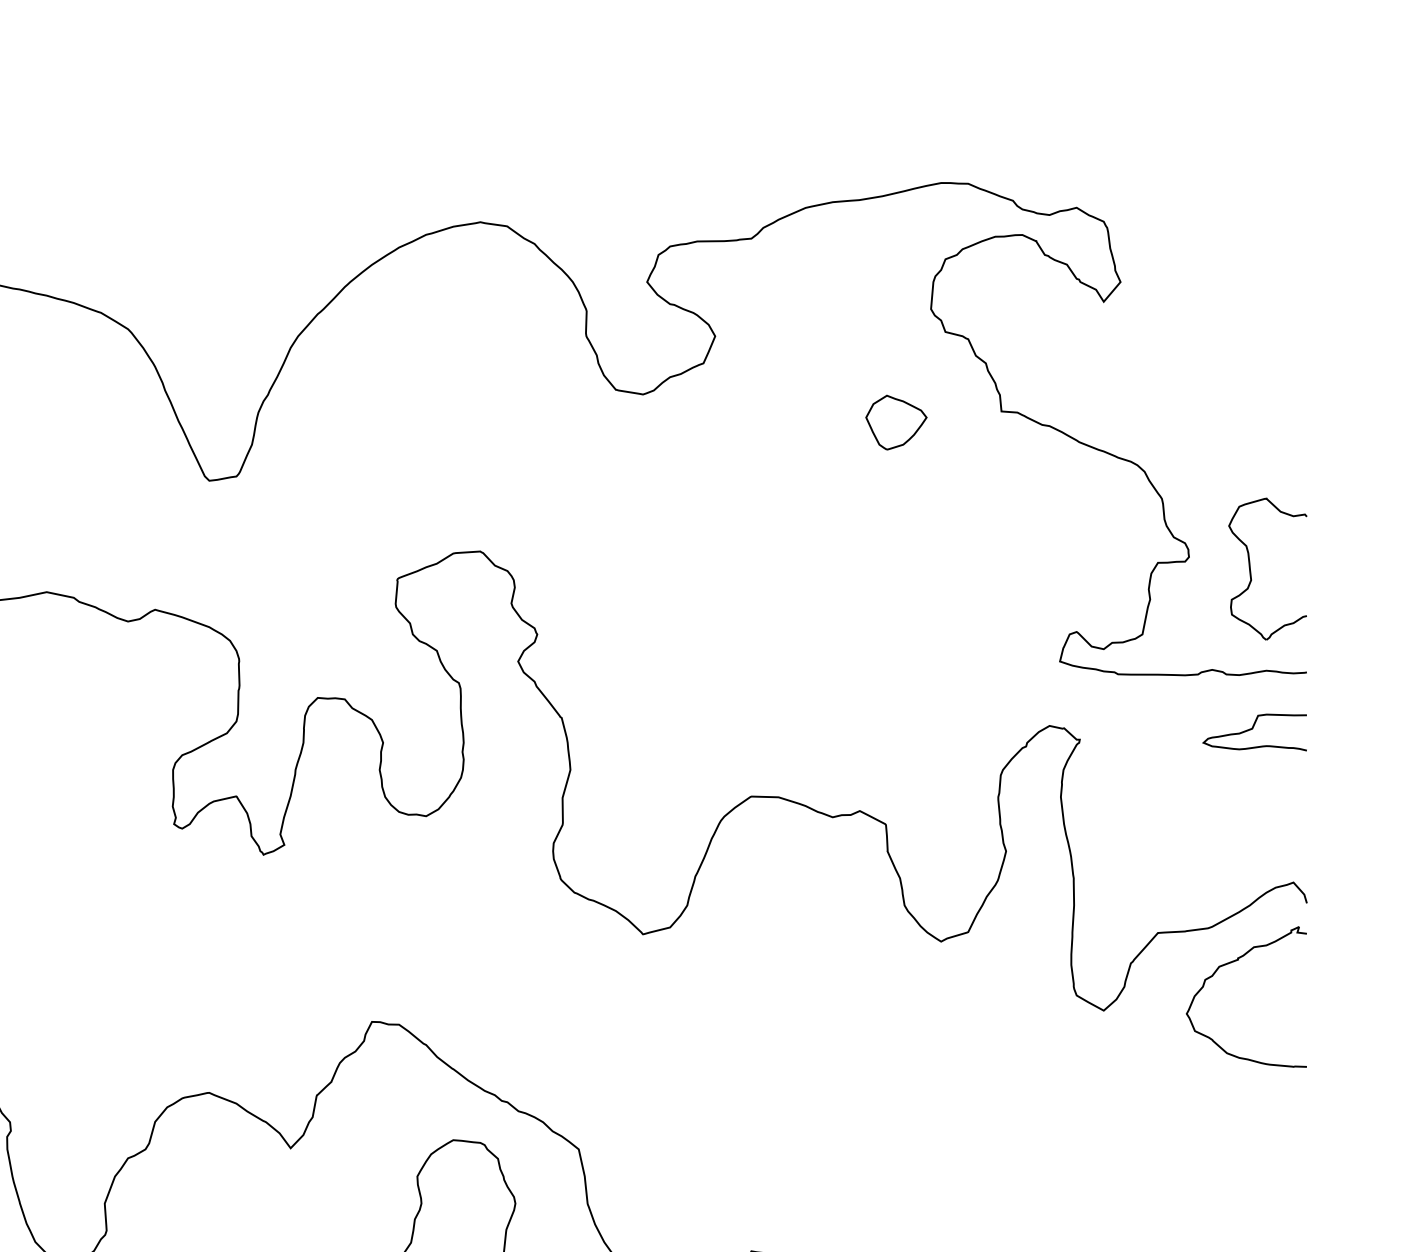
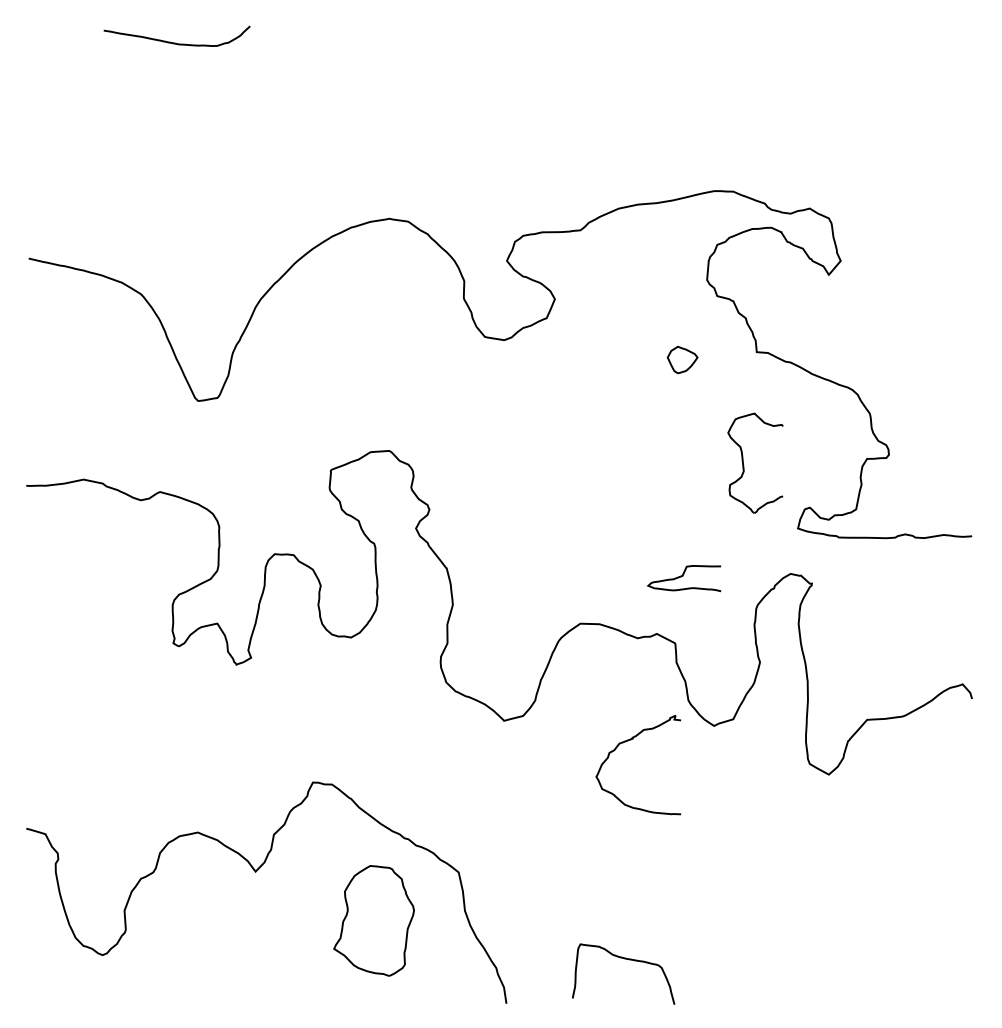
part: (896, 421) -> (682, 359), size x0.7
part: (1252, 572) -> (744, 465), moved
curve: (1253, 729) -> (683, 576), moved
curve: (1236, 962) -> (631, 740), moved

